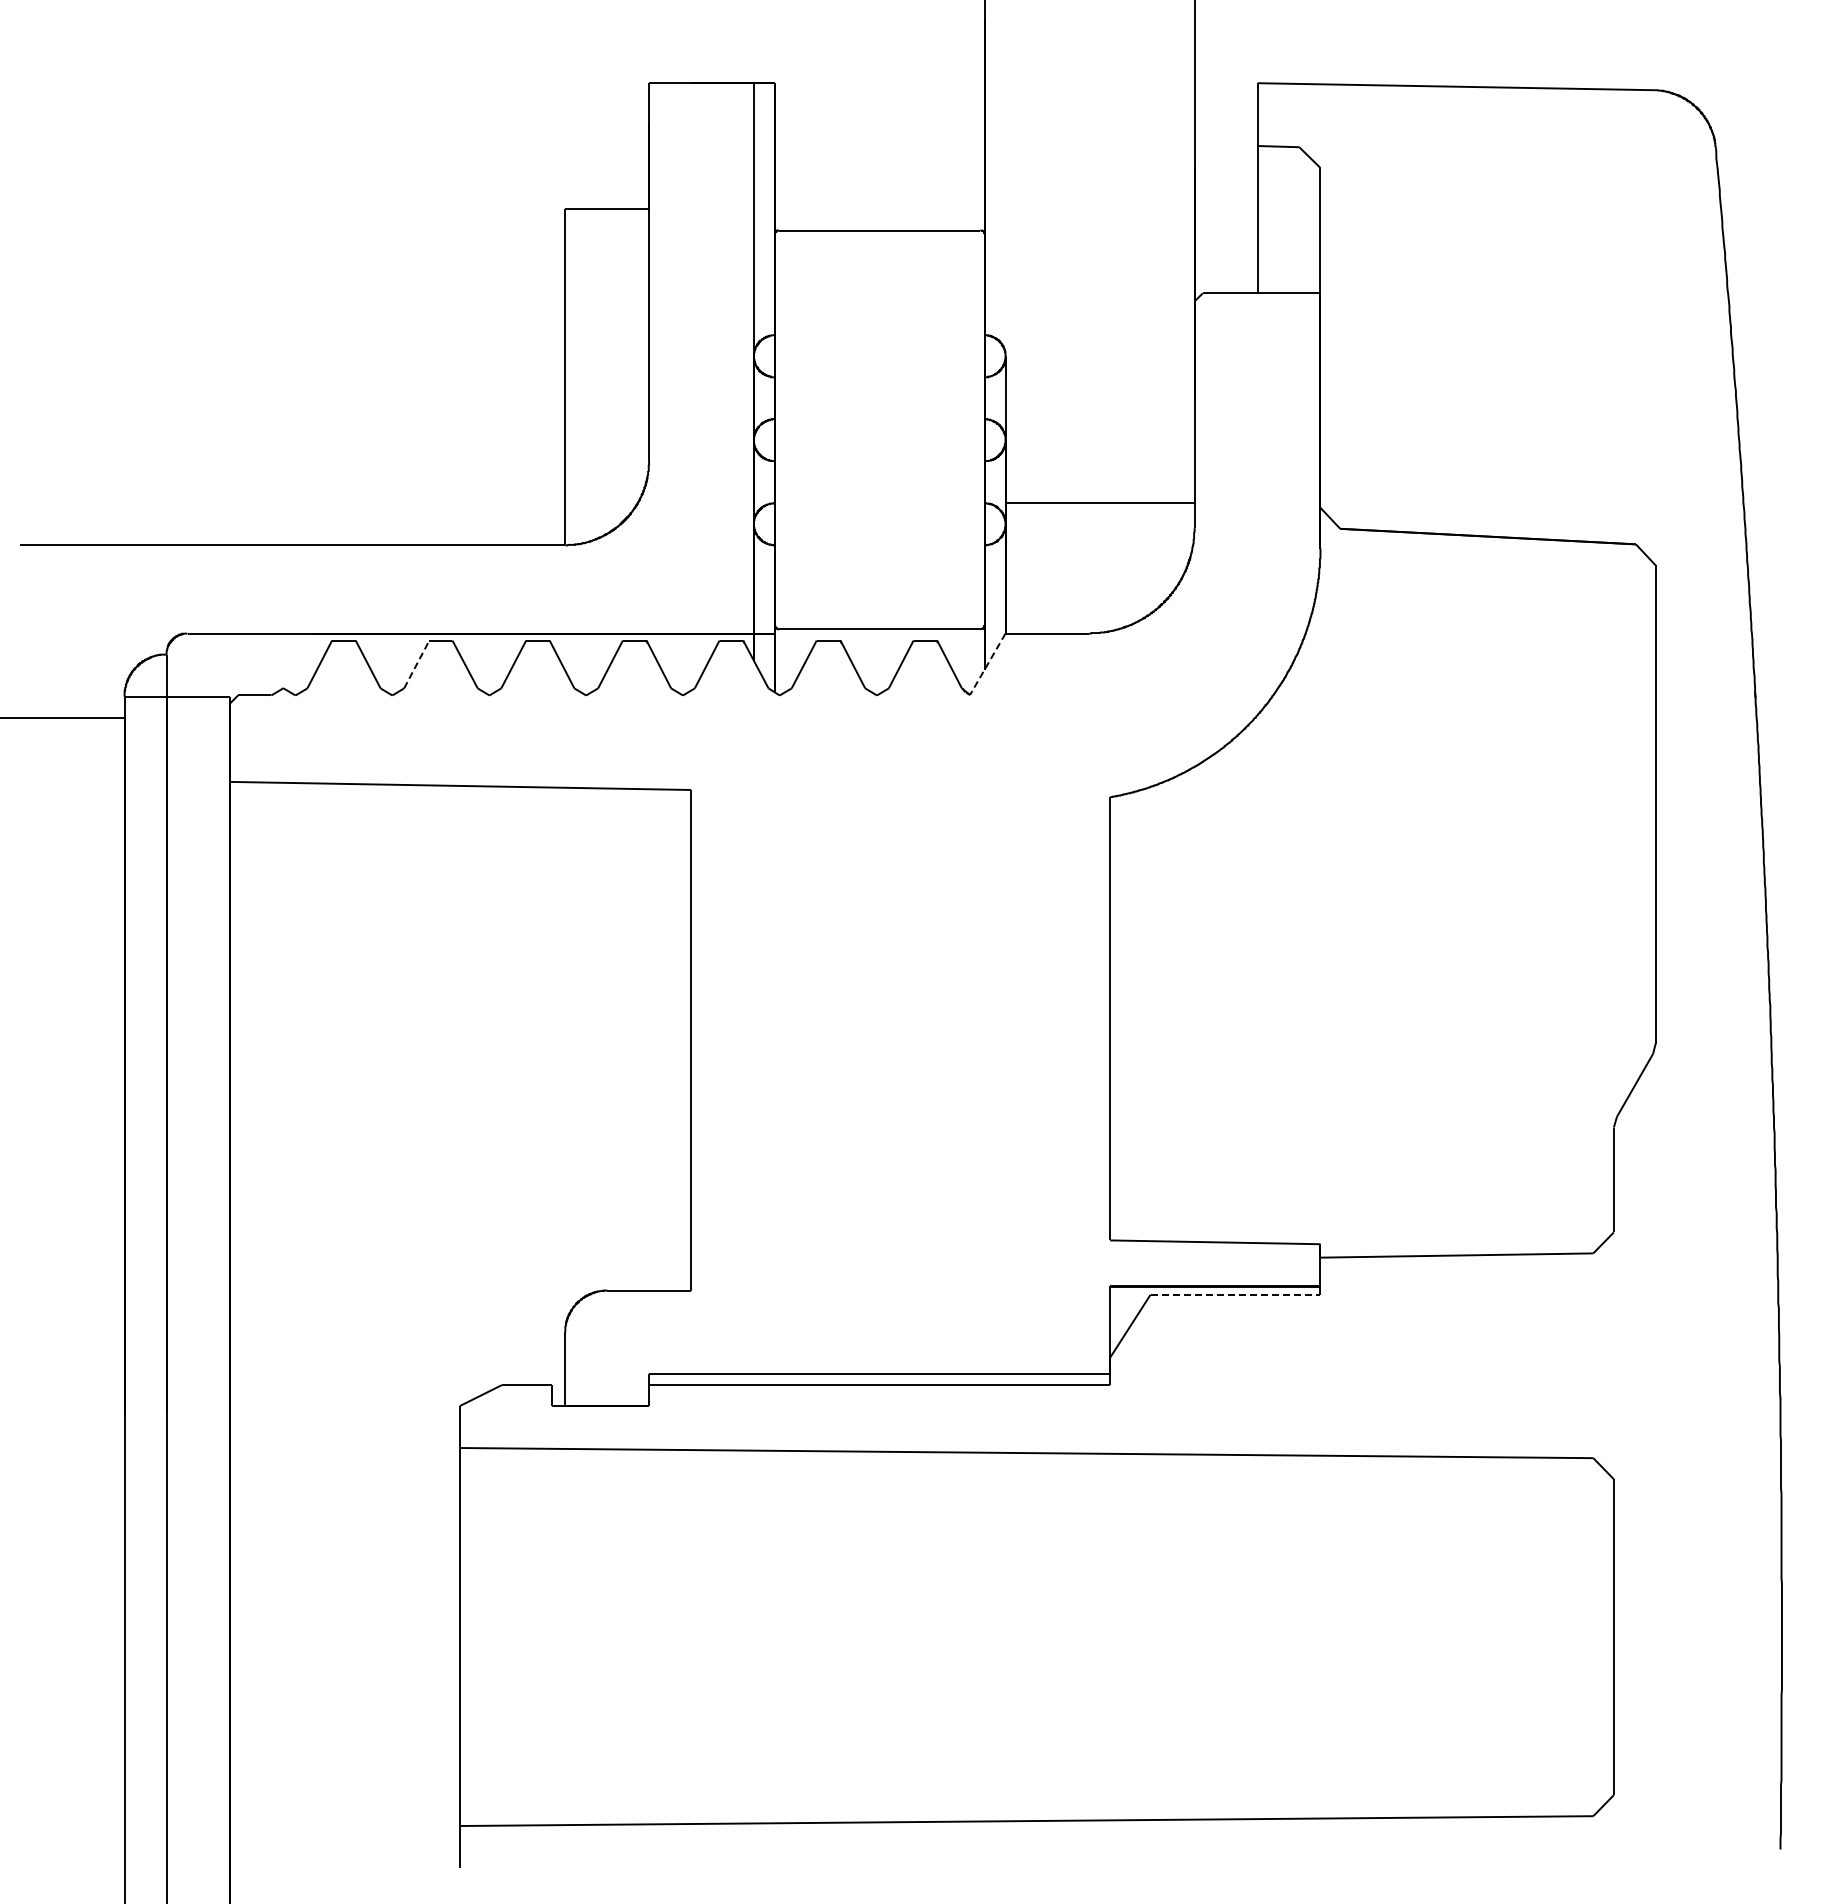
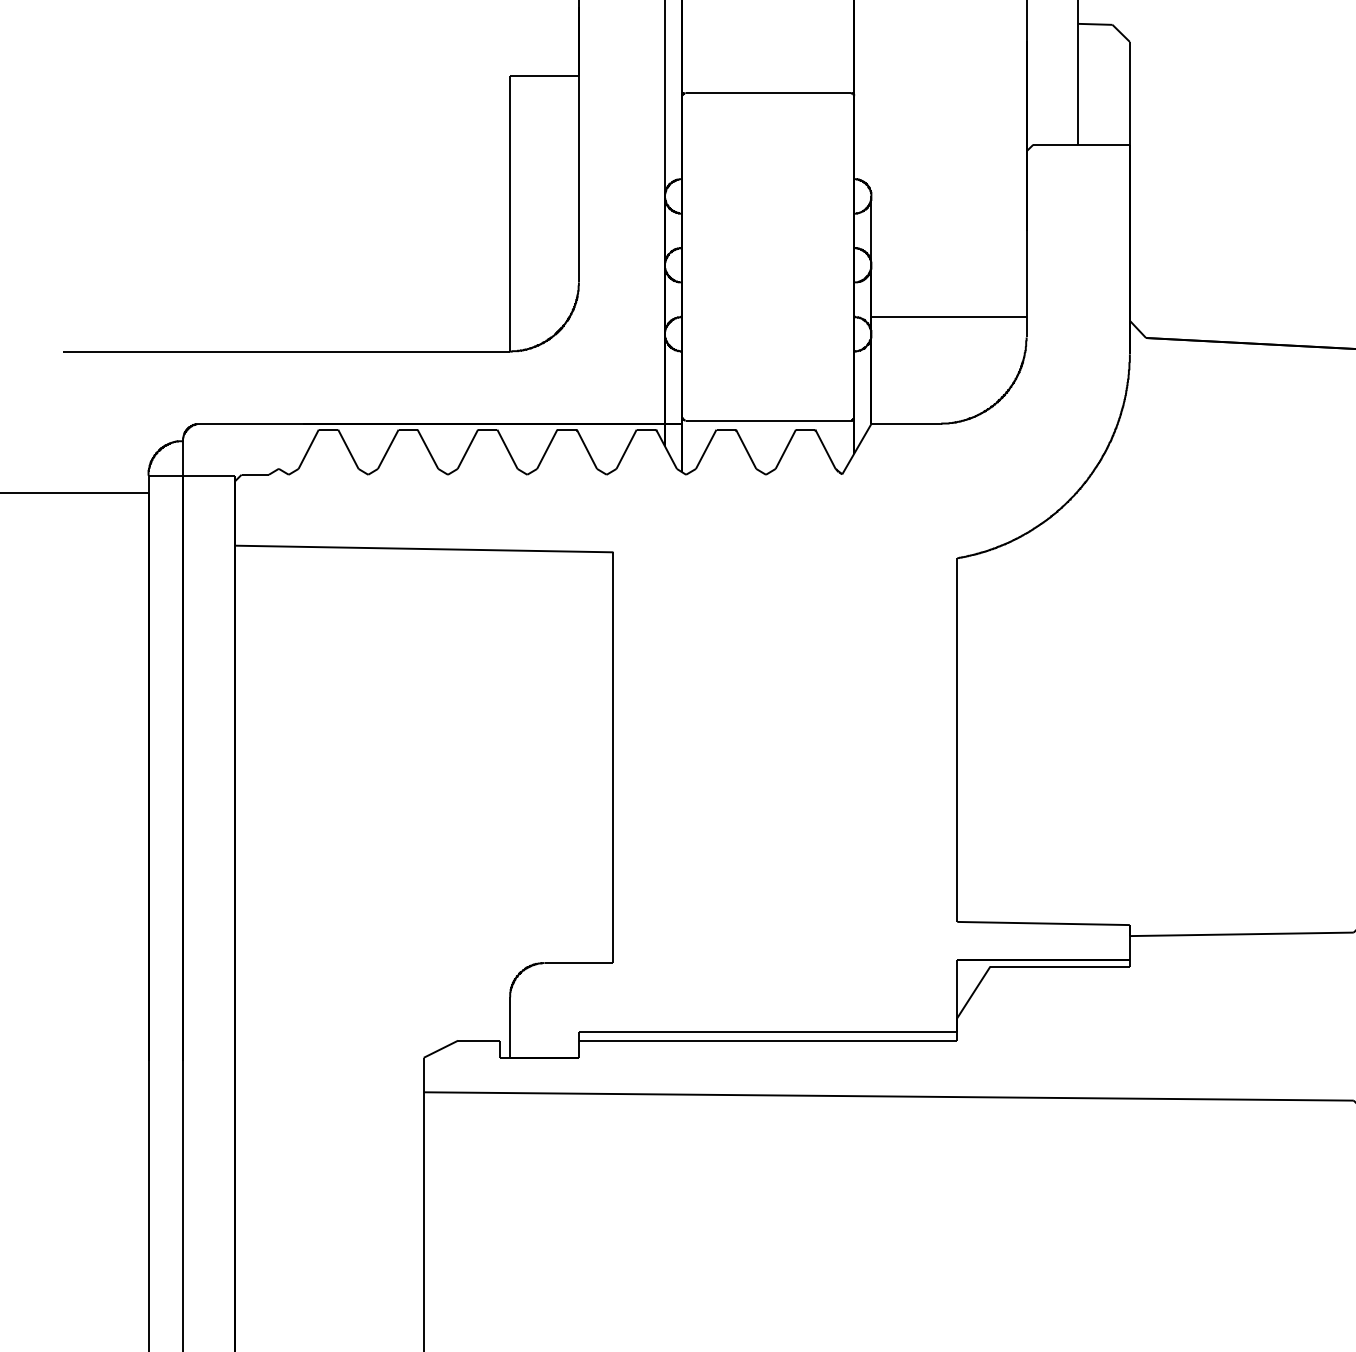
line: (417, 664) -> (388, 449), dashed -> solid
line: (987, 664) -> (856, 449), dashed -> solid
line: (1235, 1294) -> (1060, 966), dashed -> solid

